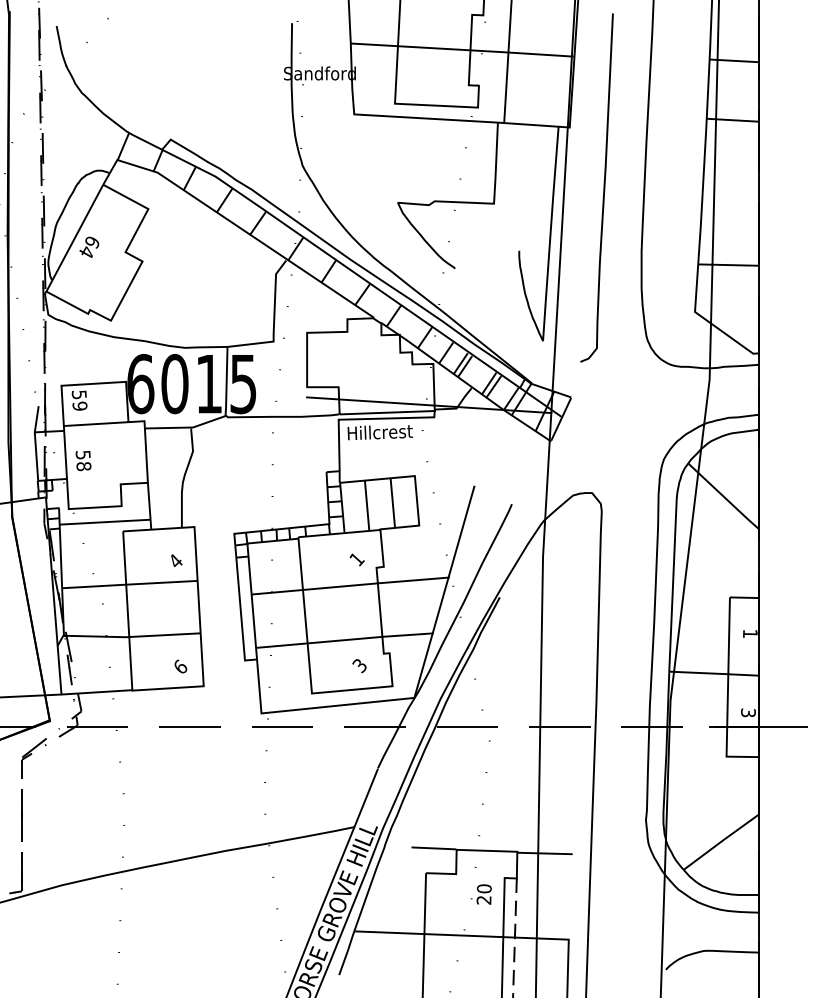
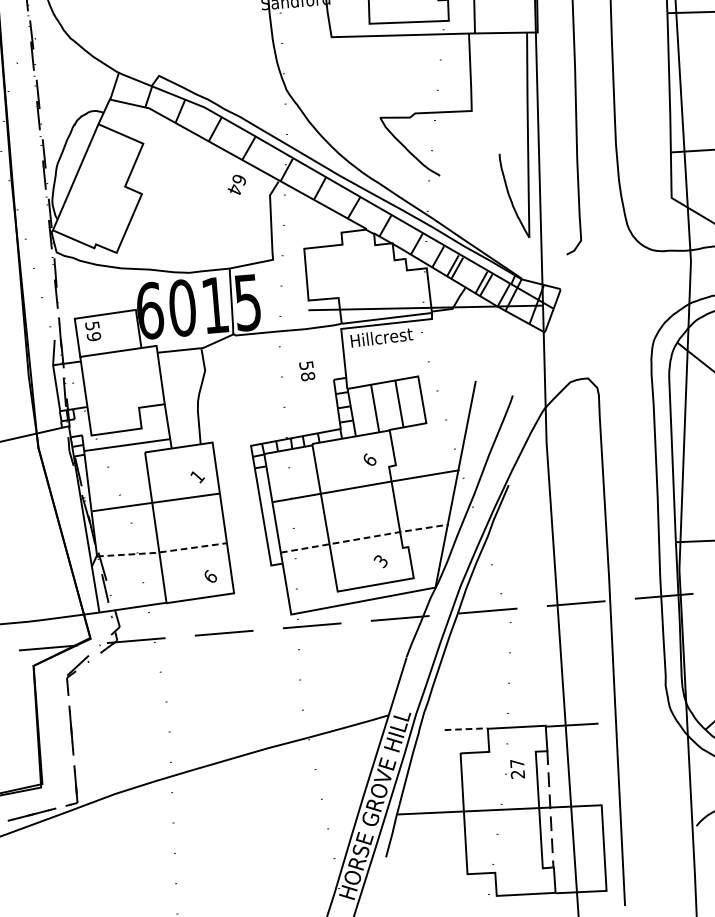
text: (89, 246) -> (236, 184), moved
text: (83, 461) -> (307, 371), moved
text: (356, 558) -> (369, 459), 1 -> 6
text: (175, 561) -> (197, 476), 4 -> 1
line: (131, 636) -> (161, 551), solid -> dashed
line: (346, 640) -> (366, 538), solid -> dashed
line: (434, 848) -> (466, 729), solid -> dashed
text: (483, 888) -> (516, 763), 20 -> 27

